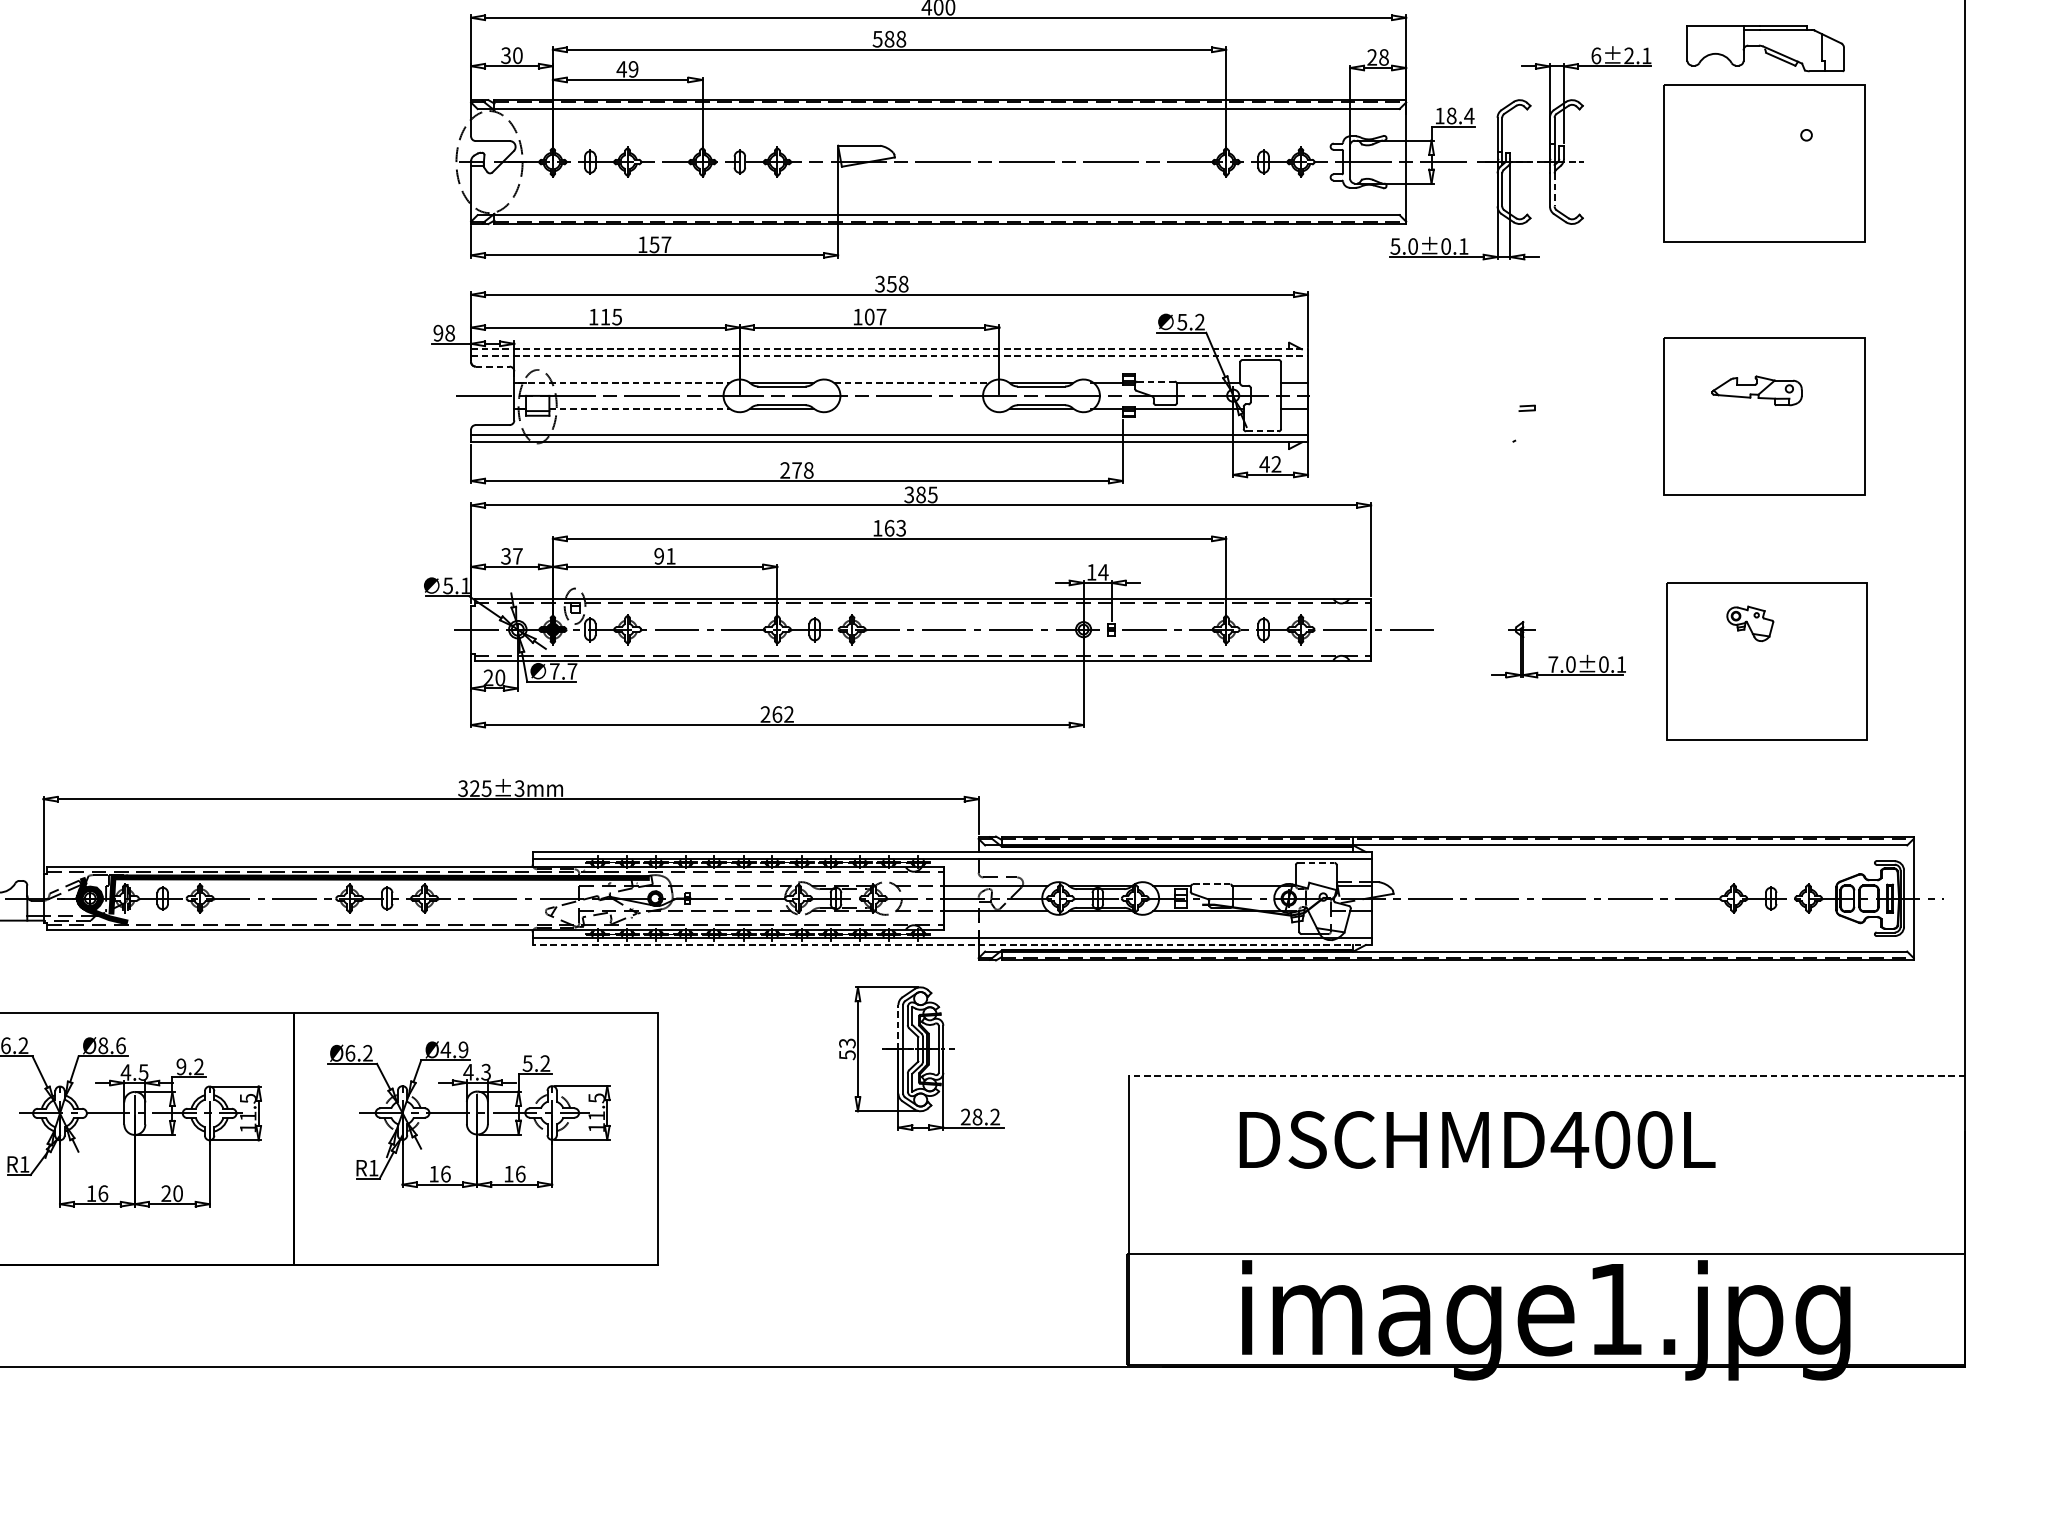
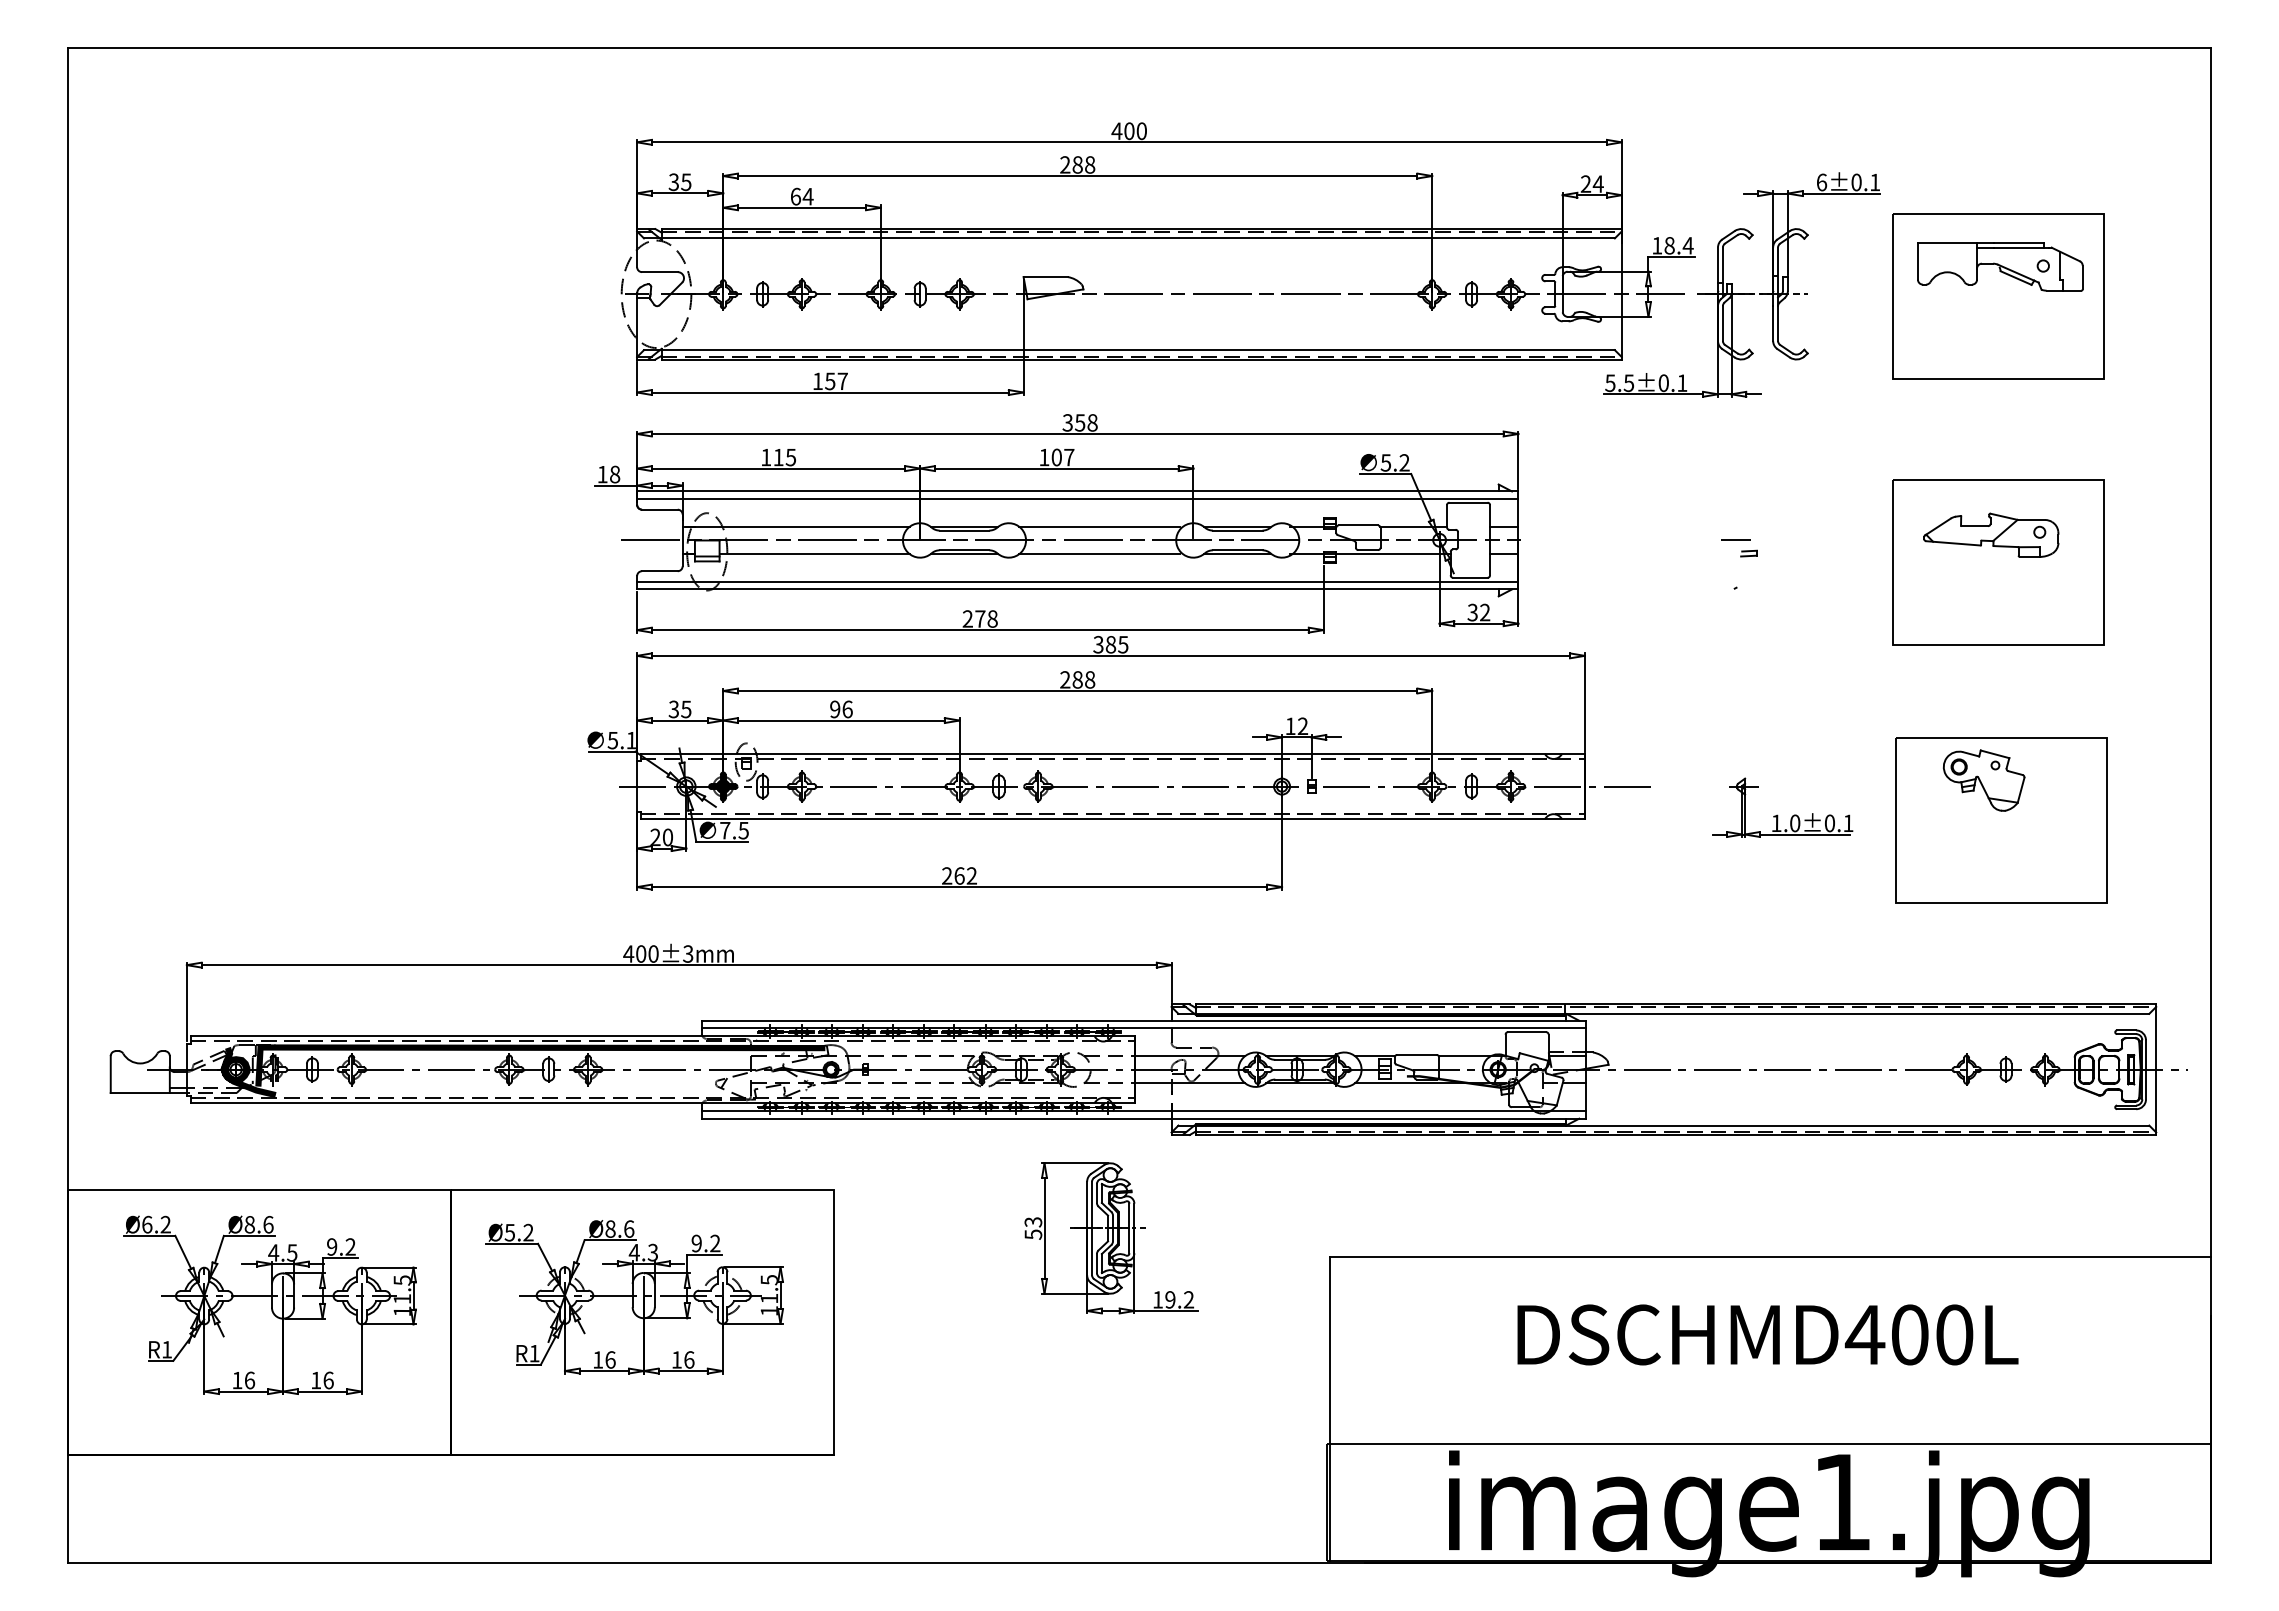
text: (877, 38) -> (1065, 164), 588 -> 288
part: (1765, 48) -> (2000, 266), moved
text: (517, 54) -> (686, 181), 30 -> 35
text: (1629, 55) -> (1856, 182), 6±2.1 -> 6±0.1
text: (1383, 56) -> (1597, 183), 28 -> 24
text: (627, 69) -> (801, 196), 49 -> 64
line: (1555, 190) -> (1778, 324), dashed -> solid
text: (1412, 245) -> (1628, 382), 5.0±0.1 -> 5.5±0.1
text: (438, 333) -> (602, 474), 98 -> 18
line: (889, 349) -> (1077, 491), dashed -> solid
line: (889, 356) -> (1077, 498), dashed -> solid
line: (492, 366) -> (659, 509), dashed -> solid
line: (1156, 381) -> (1358, 525), dashed -> solid
line: (623, 382) -> (797, 526), dashed -> solid
line: (911, 382) -> (1100, 526), dashed -> solid
part: (1757, 390) -> (1991, 534), size x1.43
line: (1514, 394) -> (1735, 539), added
line: (639, 409) -> (814, 554), dashed -> solid
line: (910, 409) -> (1099, 554), added
line: (1262, 431) -> (1470, 577), dashed -> solid
text: (1264, 464) -> (1472, 612), 42 -> 32
text: (889, 527) -> (1077, 679), 163 -> 288
text: (517, 556) -> (686, 709), 37 -> 35
text: (670, 556) -> (847, 709), 91 -> 96
text: (1102, 571) -> (1302, 725), 14 -> 12
part: (1749, 623) -> (1983, 780), size x1.67
text: (1553, 663) -> (1776, 822), 7.0±0.1 -> 1.0±0.1
text: (572, 671) -> (743, 830), 7.7 -> 7.5
text: (474, 788) -> (640, 953), 325±3mm -> 400±3mm
line: (1316, 863) -> (1527, 1032), dashed -> solid
line: (1211, 884) -> (1416, 1054), dashed -> solid
line: (951, 944) -> (1143, 1118), dashed -> solid
line: (898, 1026) -> (1087, 1204), dashed -> solid
text: (454, 1049) -> (619, 1228), Ø4.9 -> Ø8.6
text: (349, 1053) -> (509, 1232), Ø6.2 -> Ø5.2
text: (527, 1063) -> (696, 1243), 5.2 -> 9.2
line: (1546, 1075) -> (1769, 1256), dashed -> solid
text: (970, 1116) -> (1163, 1299), 28.2 -> 19.2
text: (1477, 1139) -> (1767, 1334), moved
text: (172, 1193) -> (322, 1380), 20 -> 16

